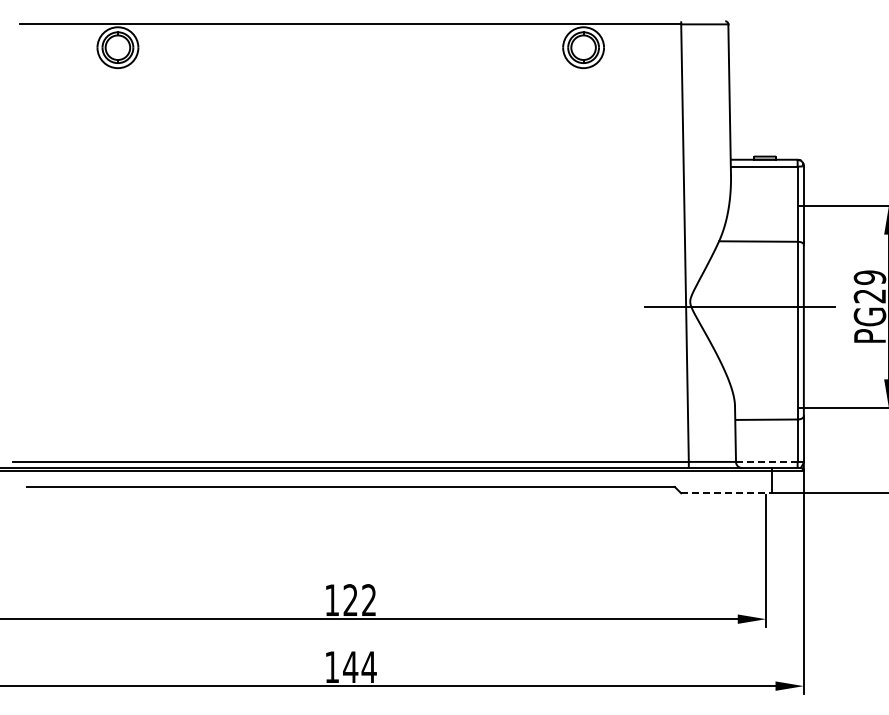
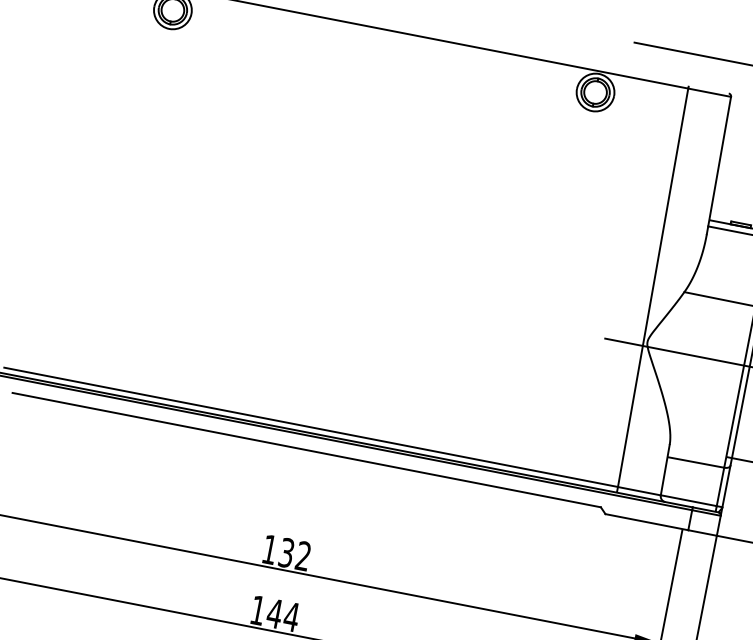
line: (766, 461) -> (688, 500), dashed -> solid
line: (726, 493) -> (646, 522), dashed -> solid
text: (350, 600) -> (286, 553), 122 -> 132

